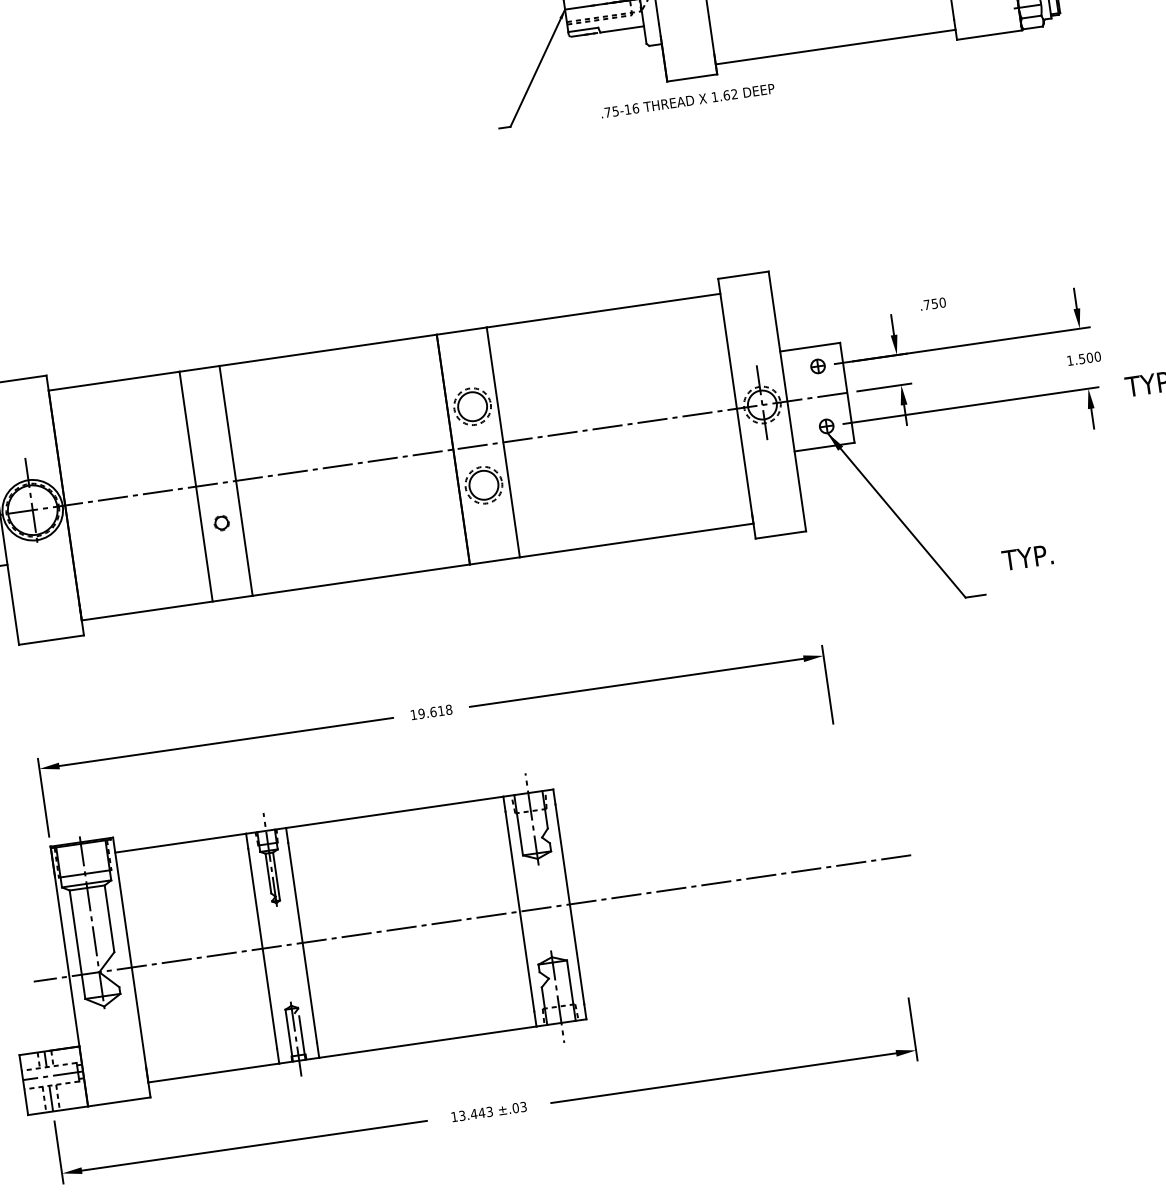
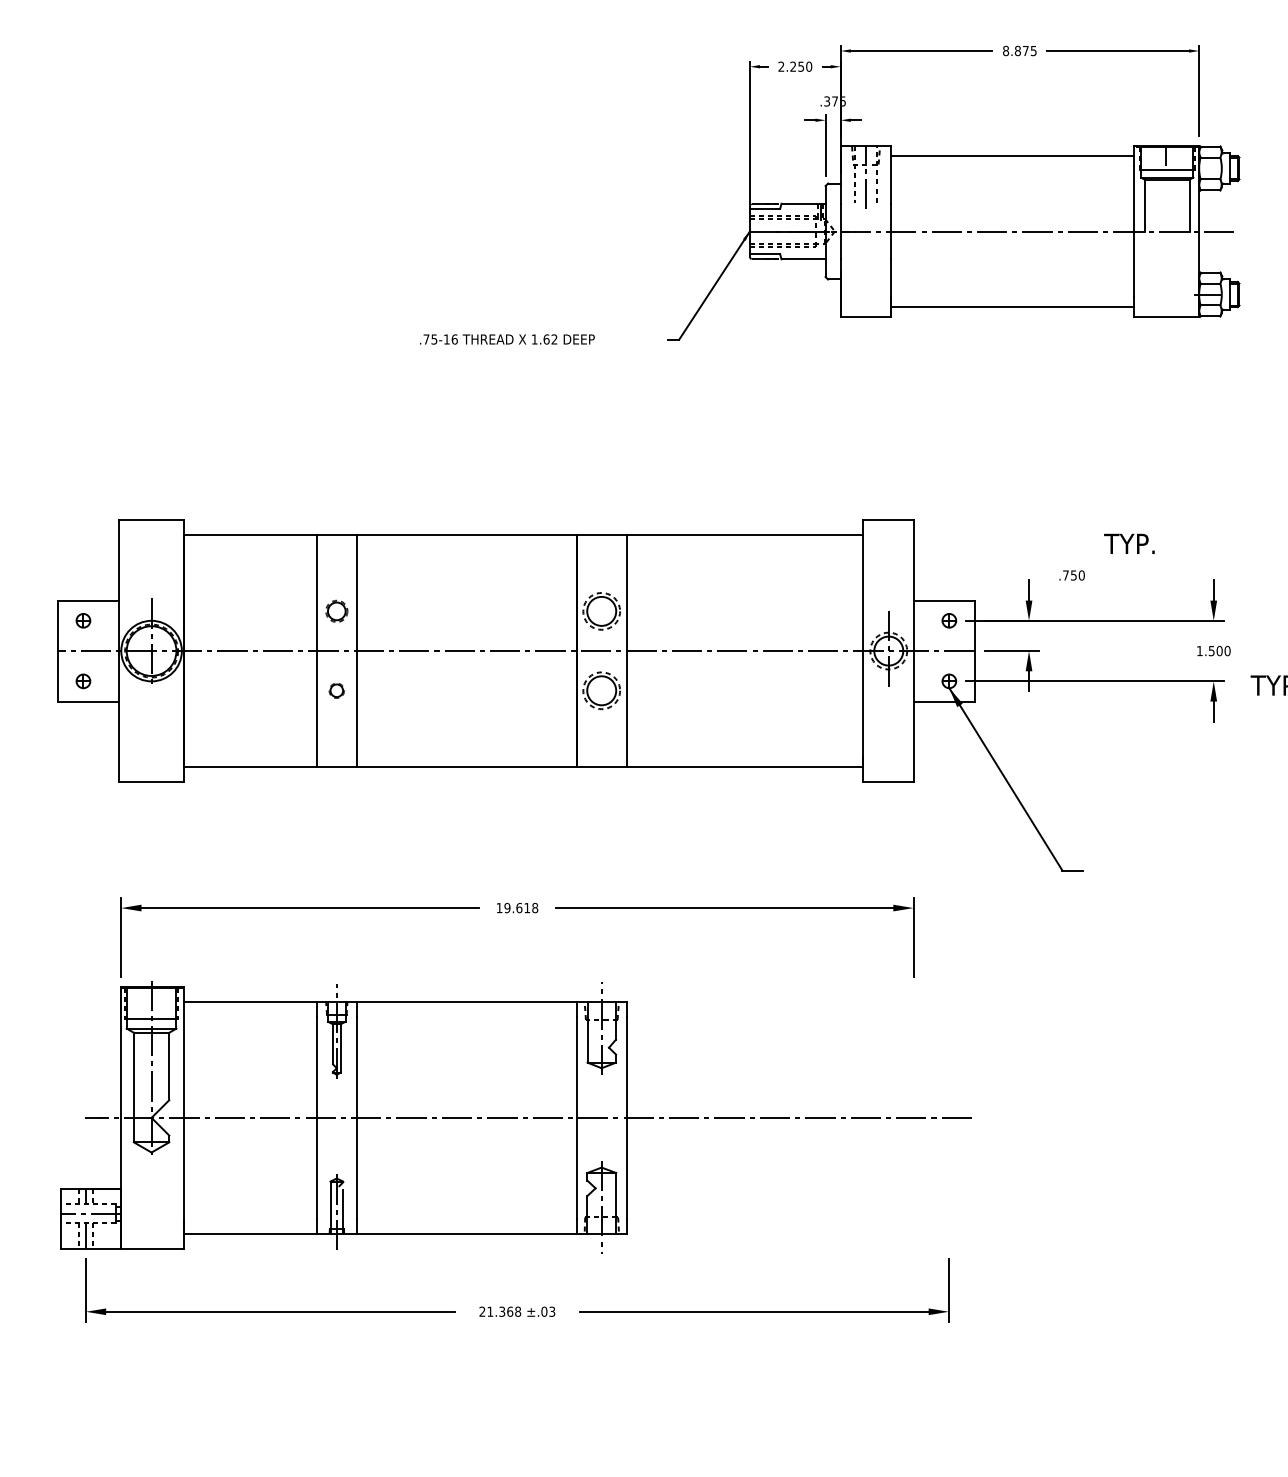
text: (688, 100) -> (507, 339), moved
part: (209, 443) -> (336, 610), added
text: (1027, 557) -> (1129, 543), moved
text: (472, 1114) -> (500, 1311), 13.443 -> 21.368

